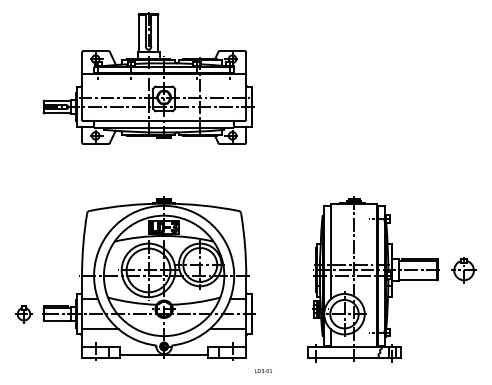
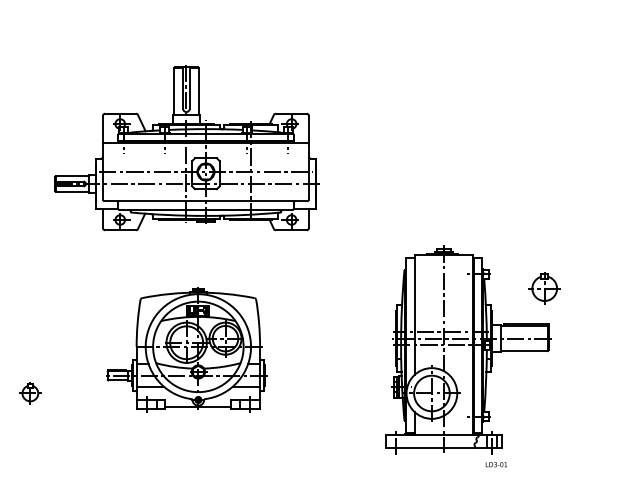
part: (148, 78) -> (186, 148), moved
part: (463, 270) -> (544, 288), moved
part: (148, 278) -> (186, 348), size x0.6
text: (262, 370) -> (495, 464), moved

